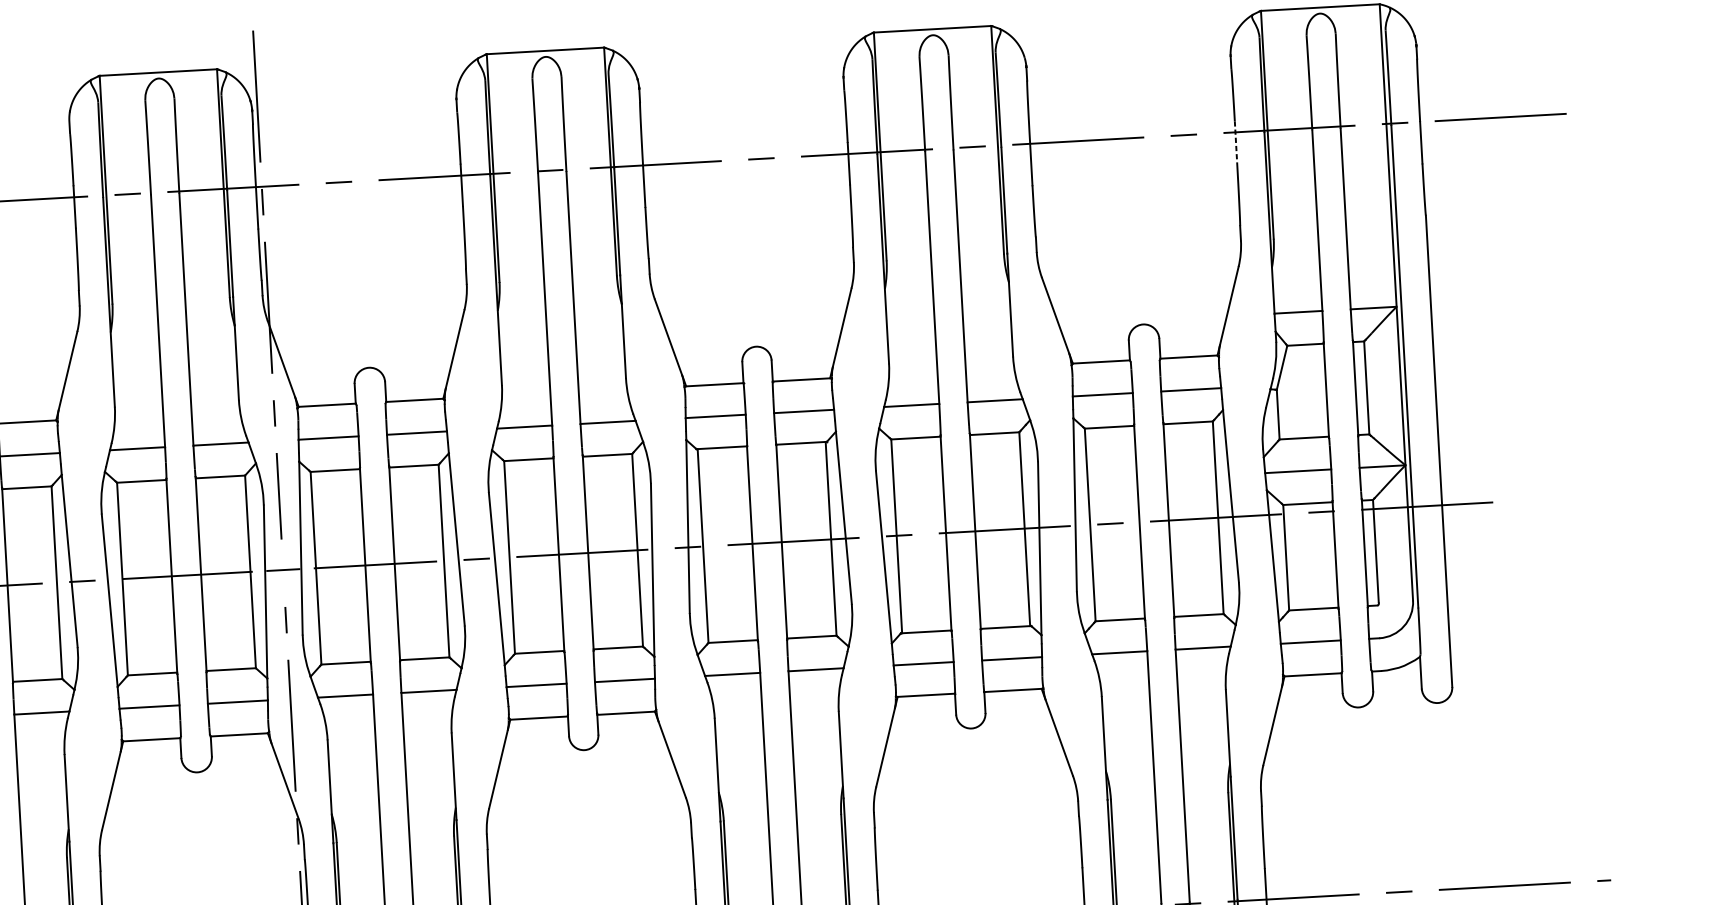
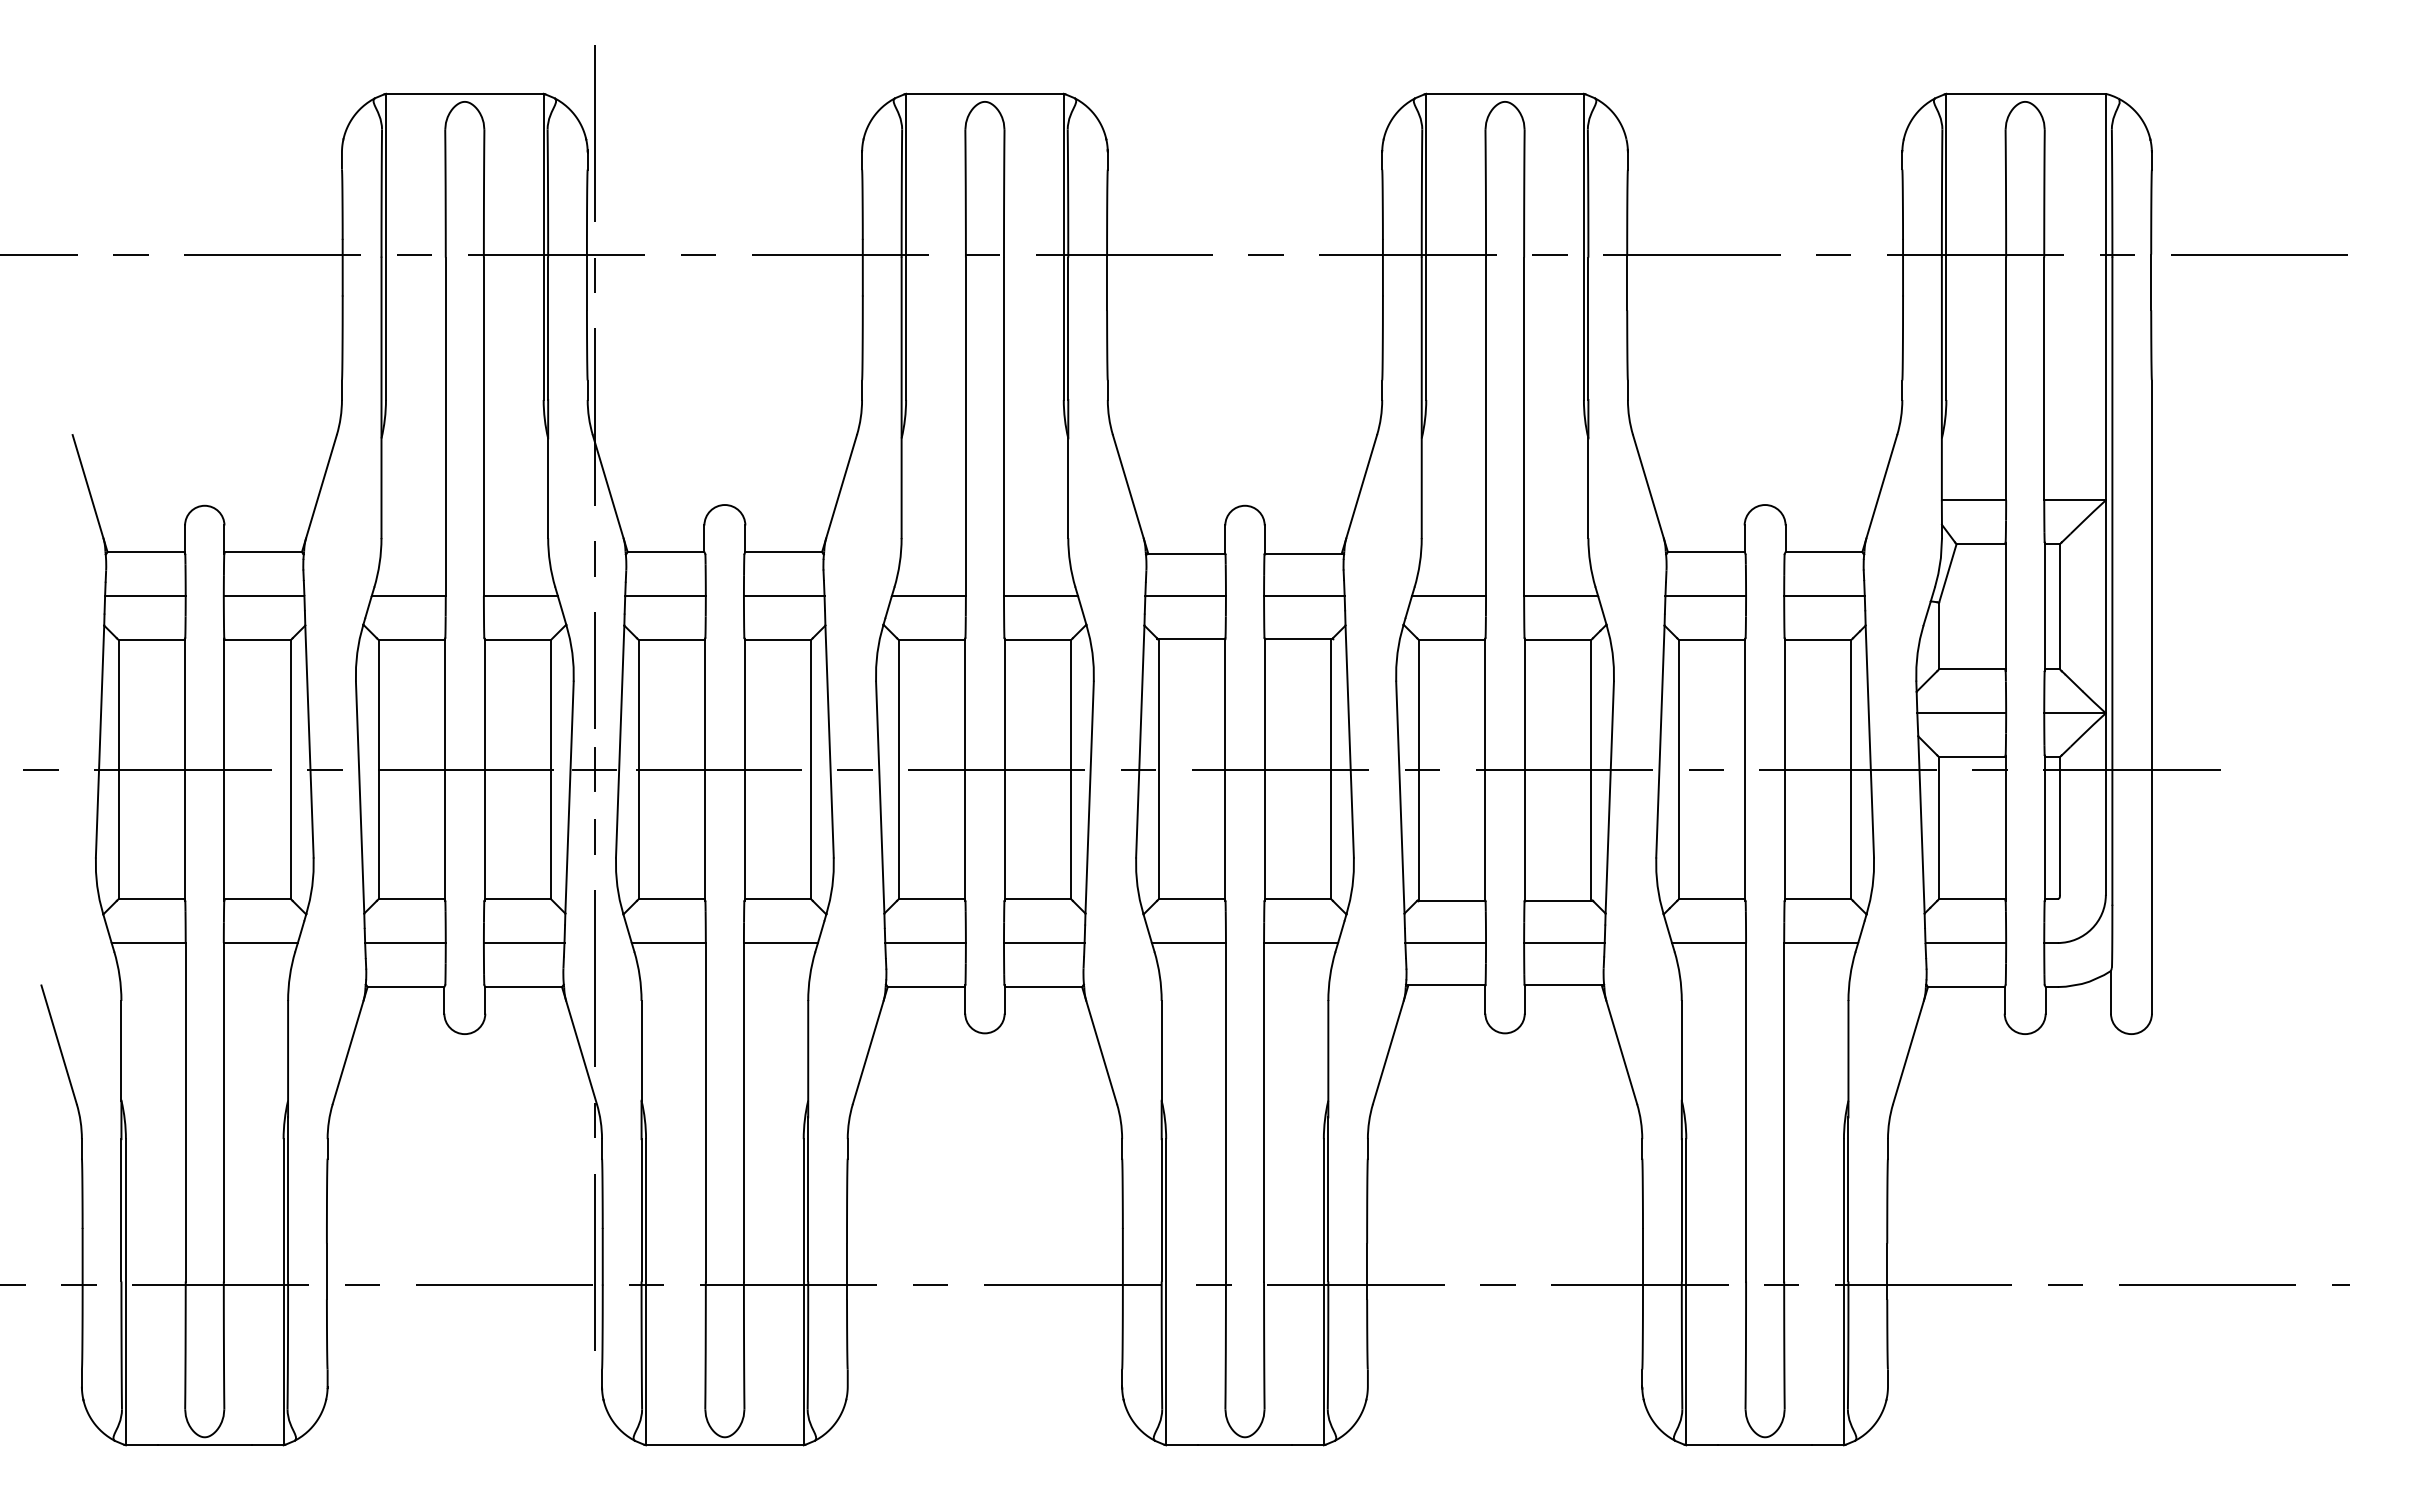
line: (1236, 141) -> (1903, 267), dashed -> solid
line: (283, 570) -> (594, 769), added

